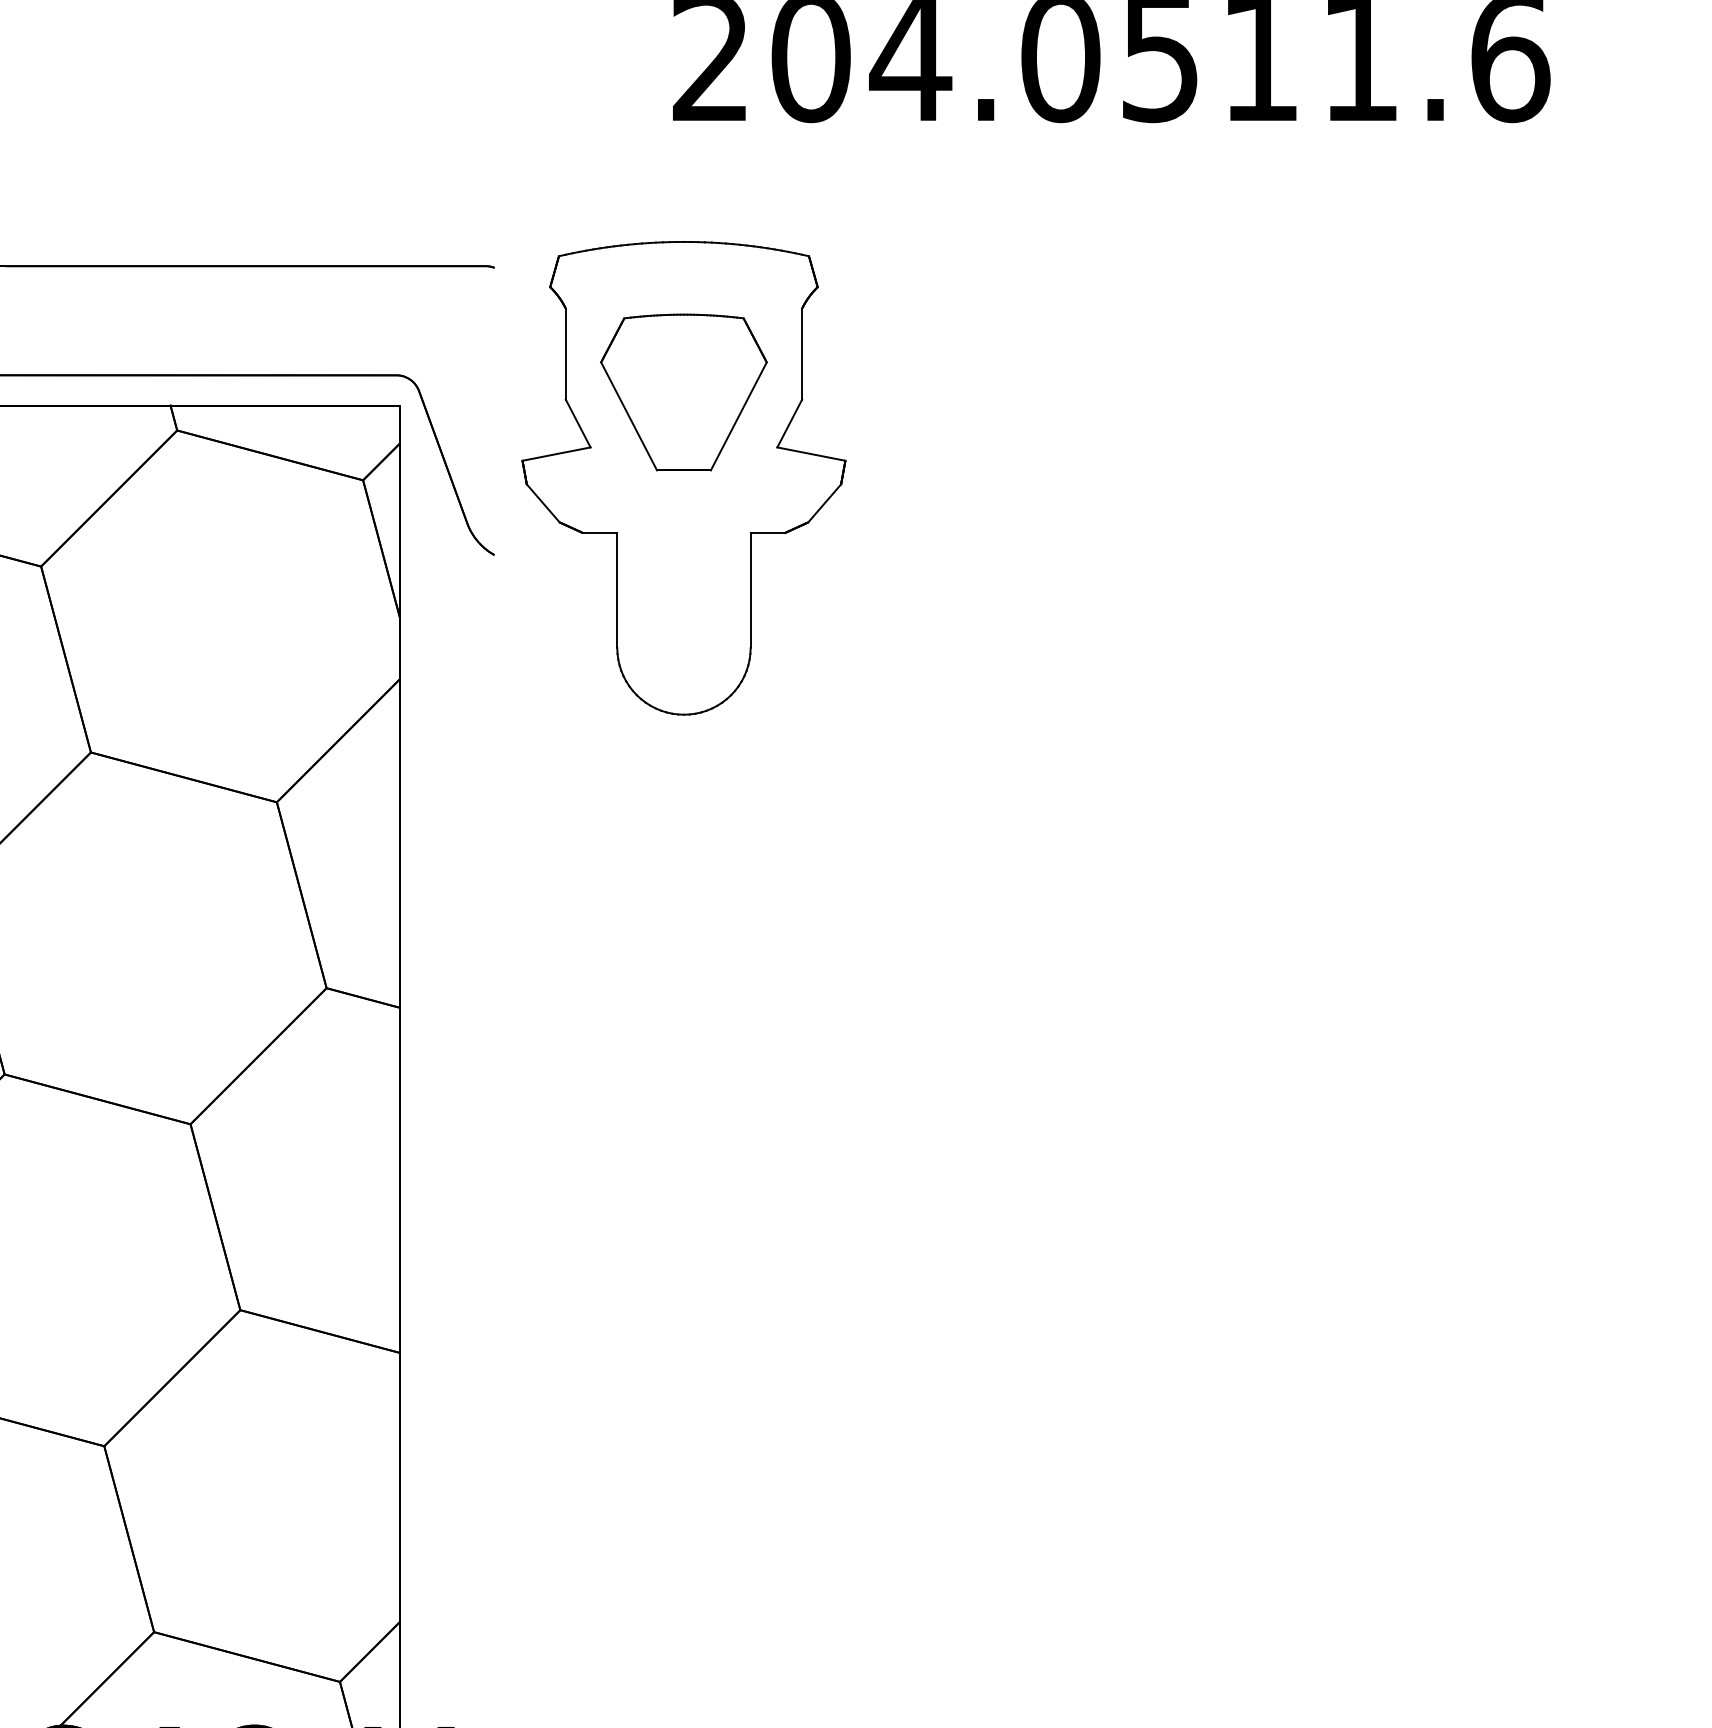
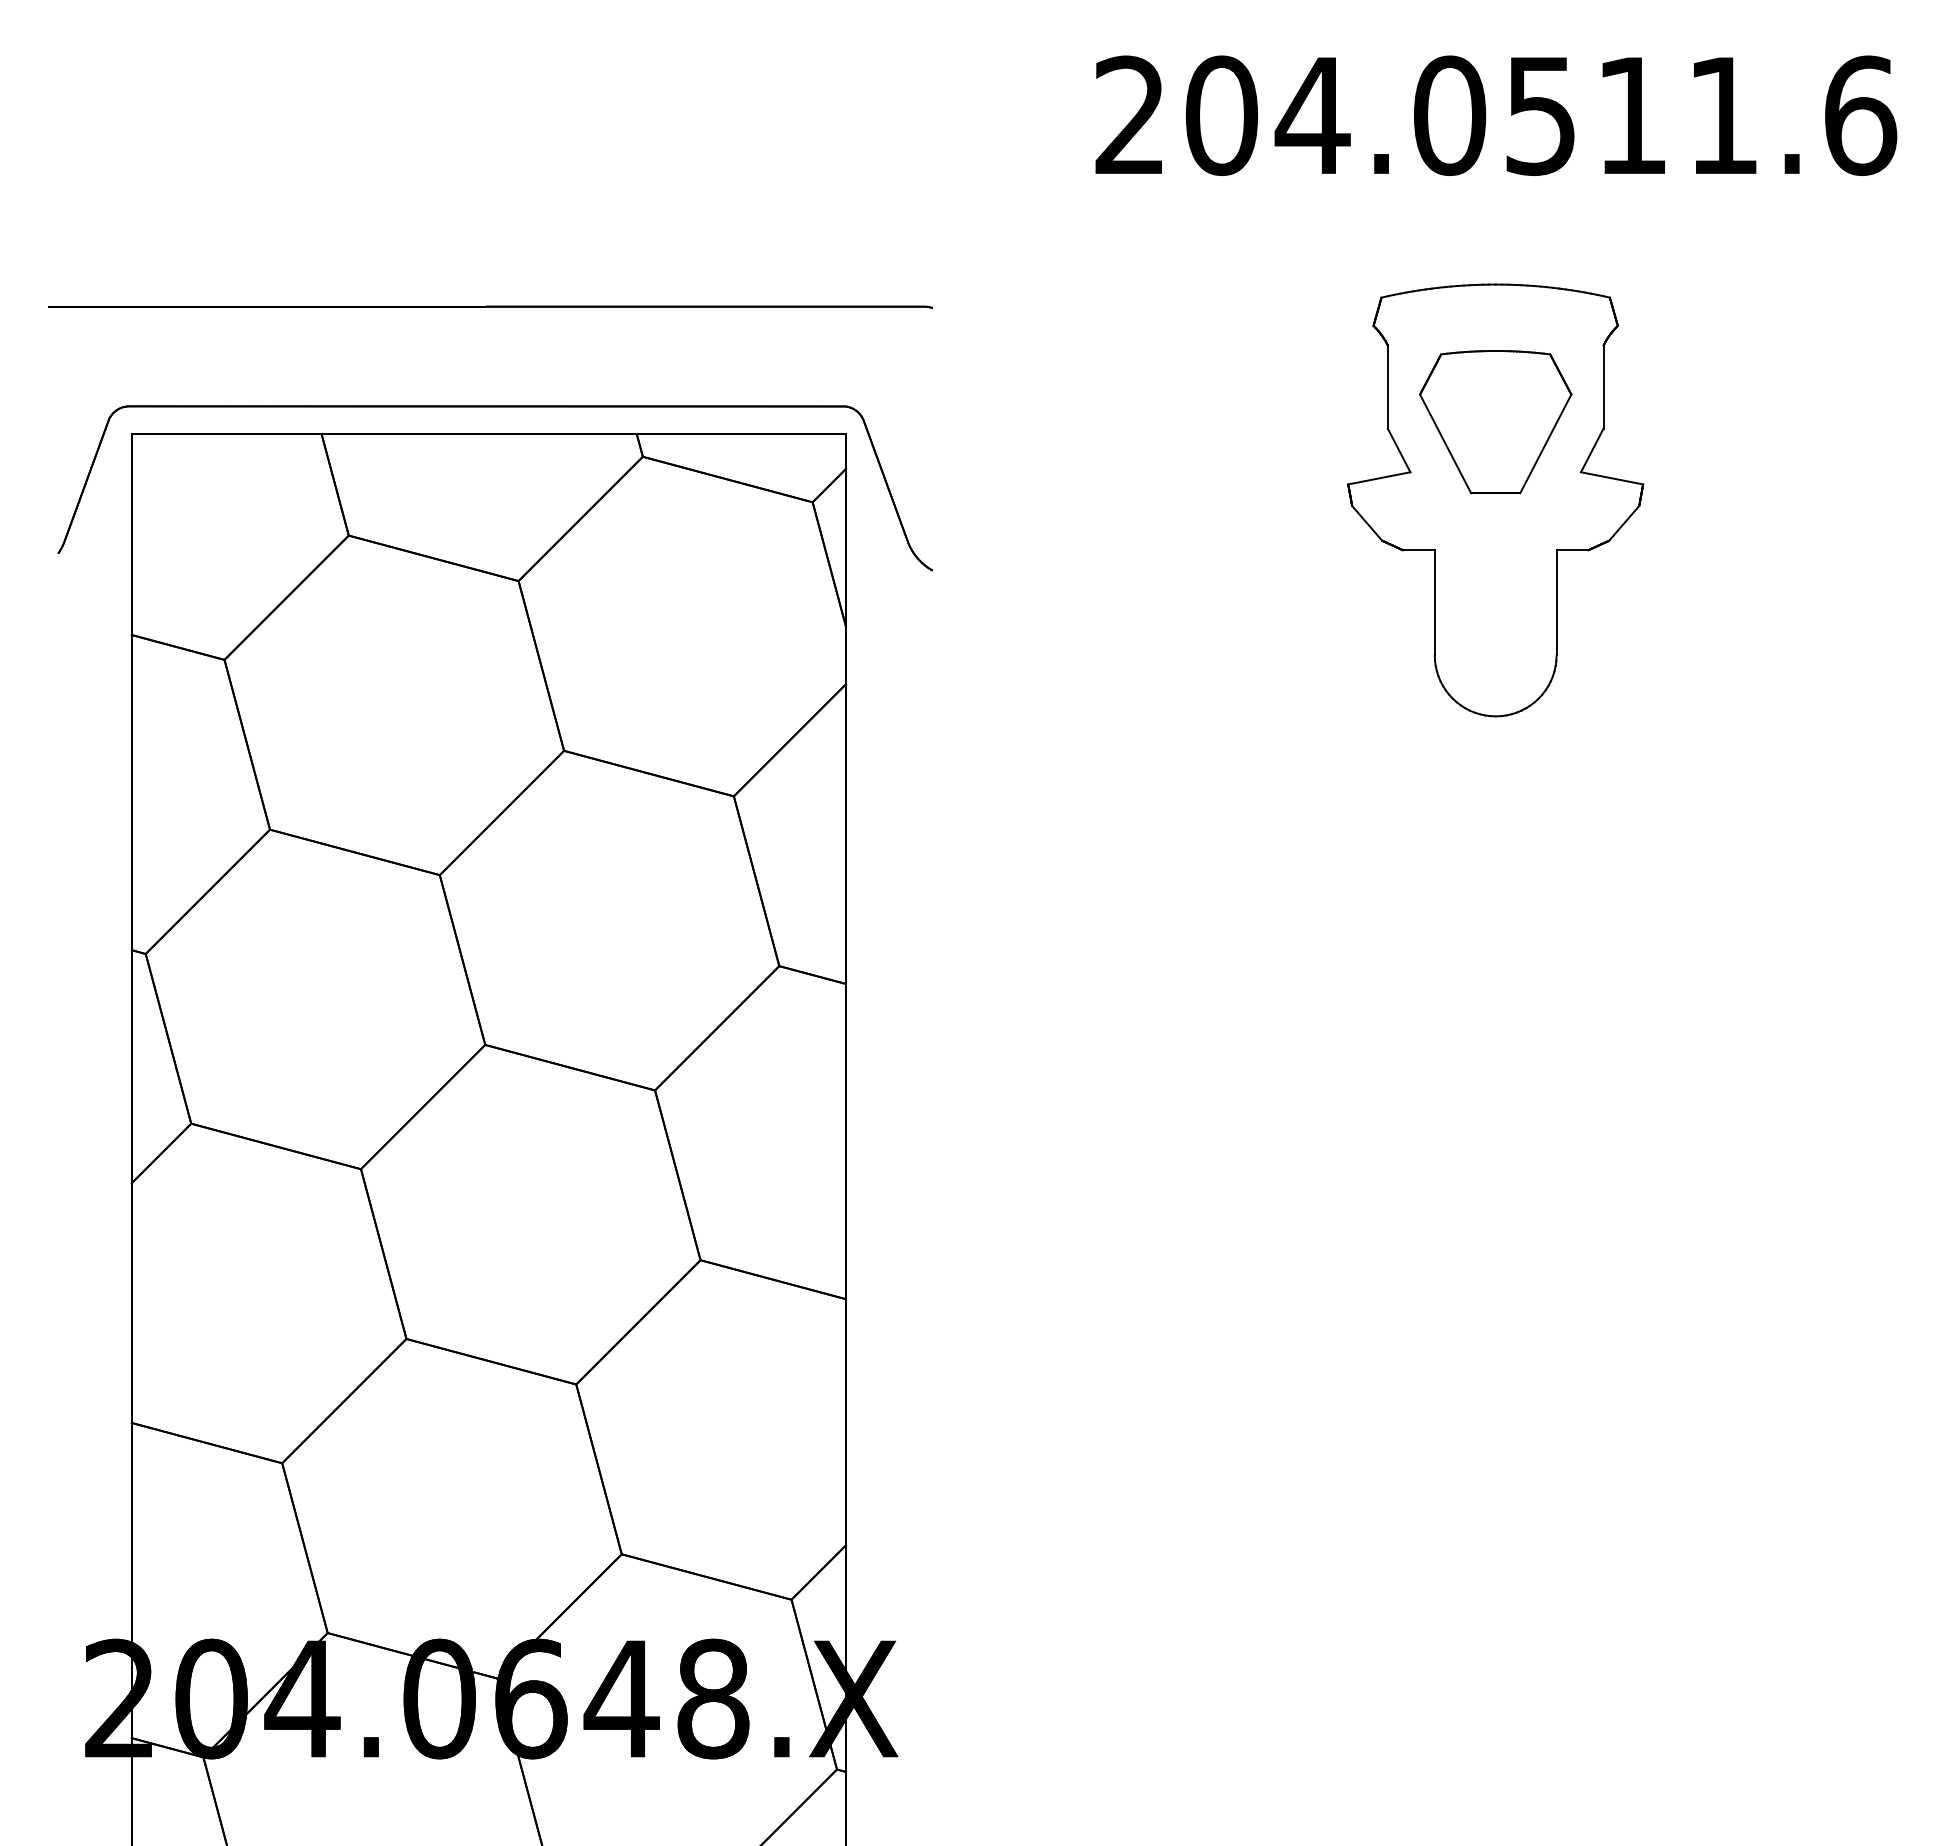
part: (683, 478) -> (1495, 500), moved

